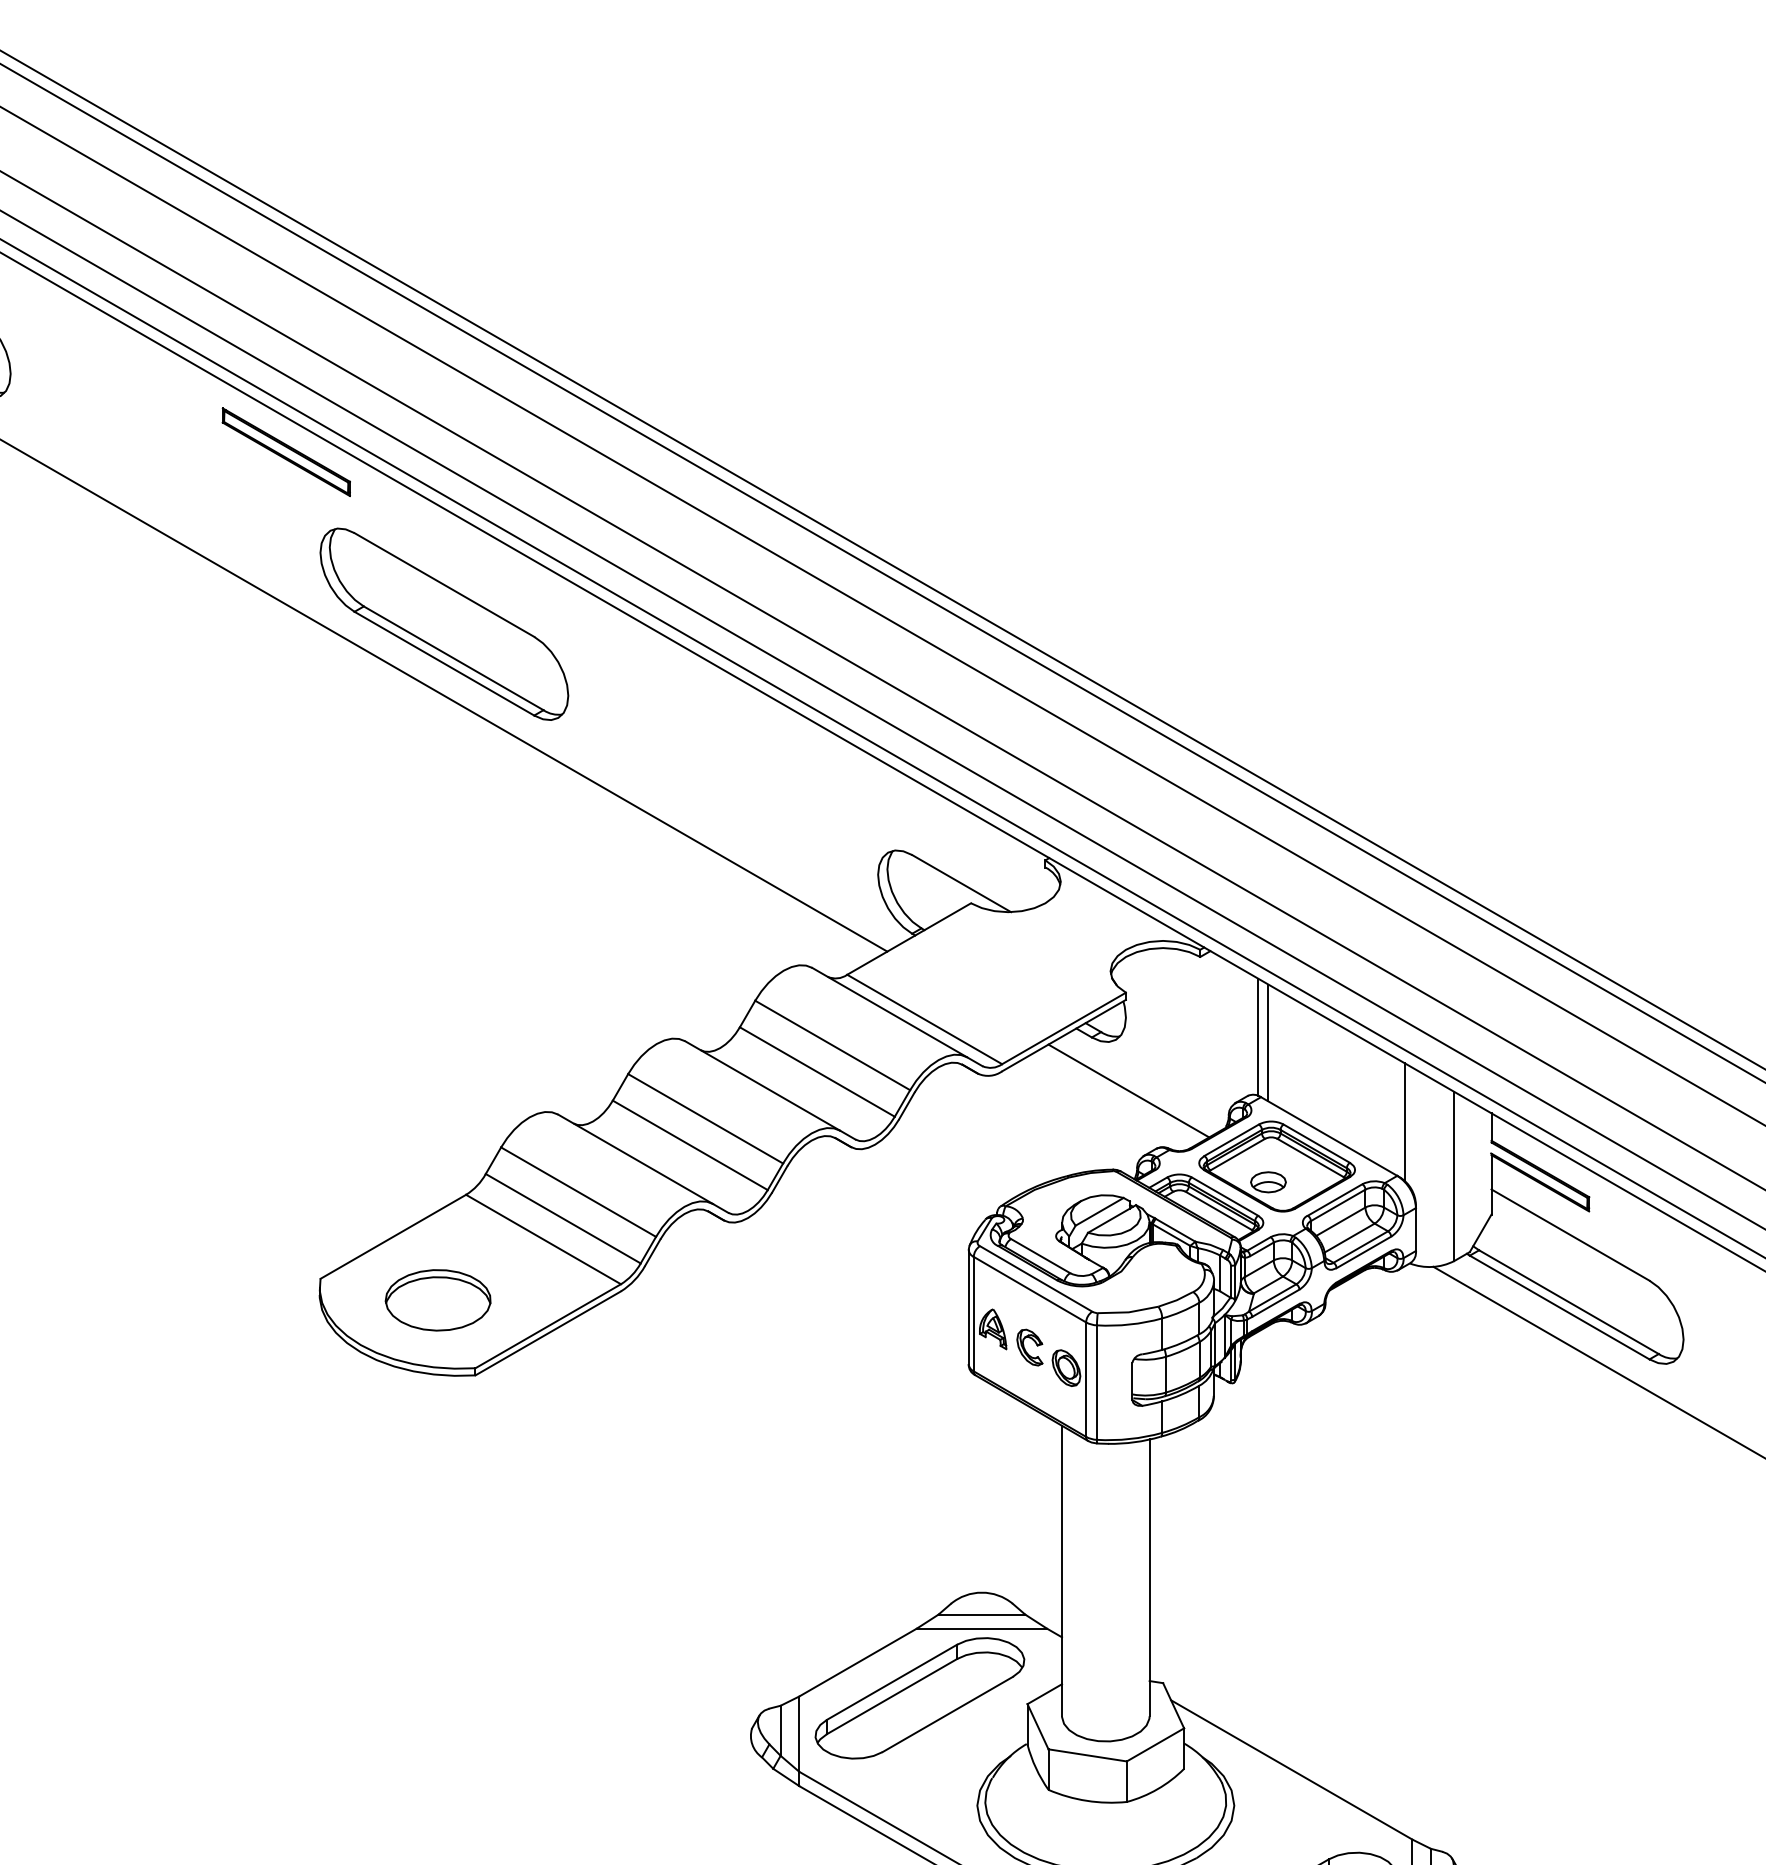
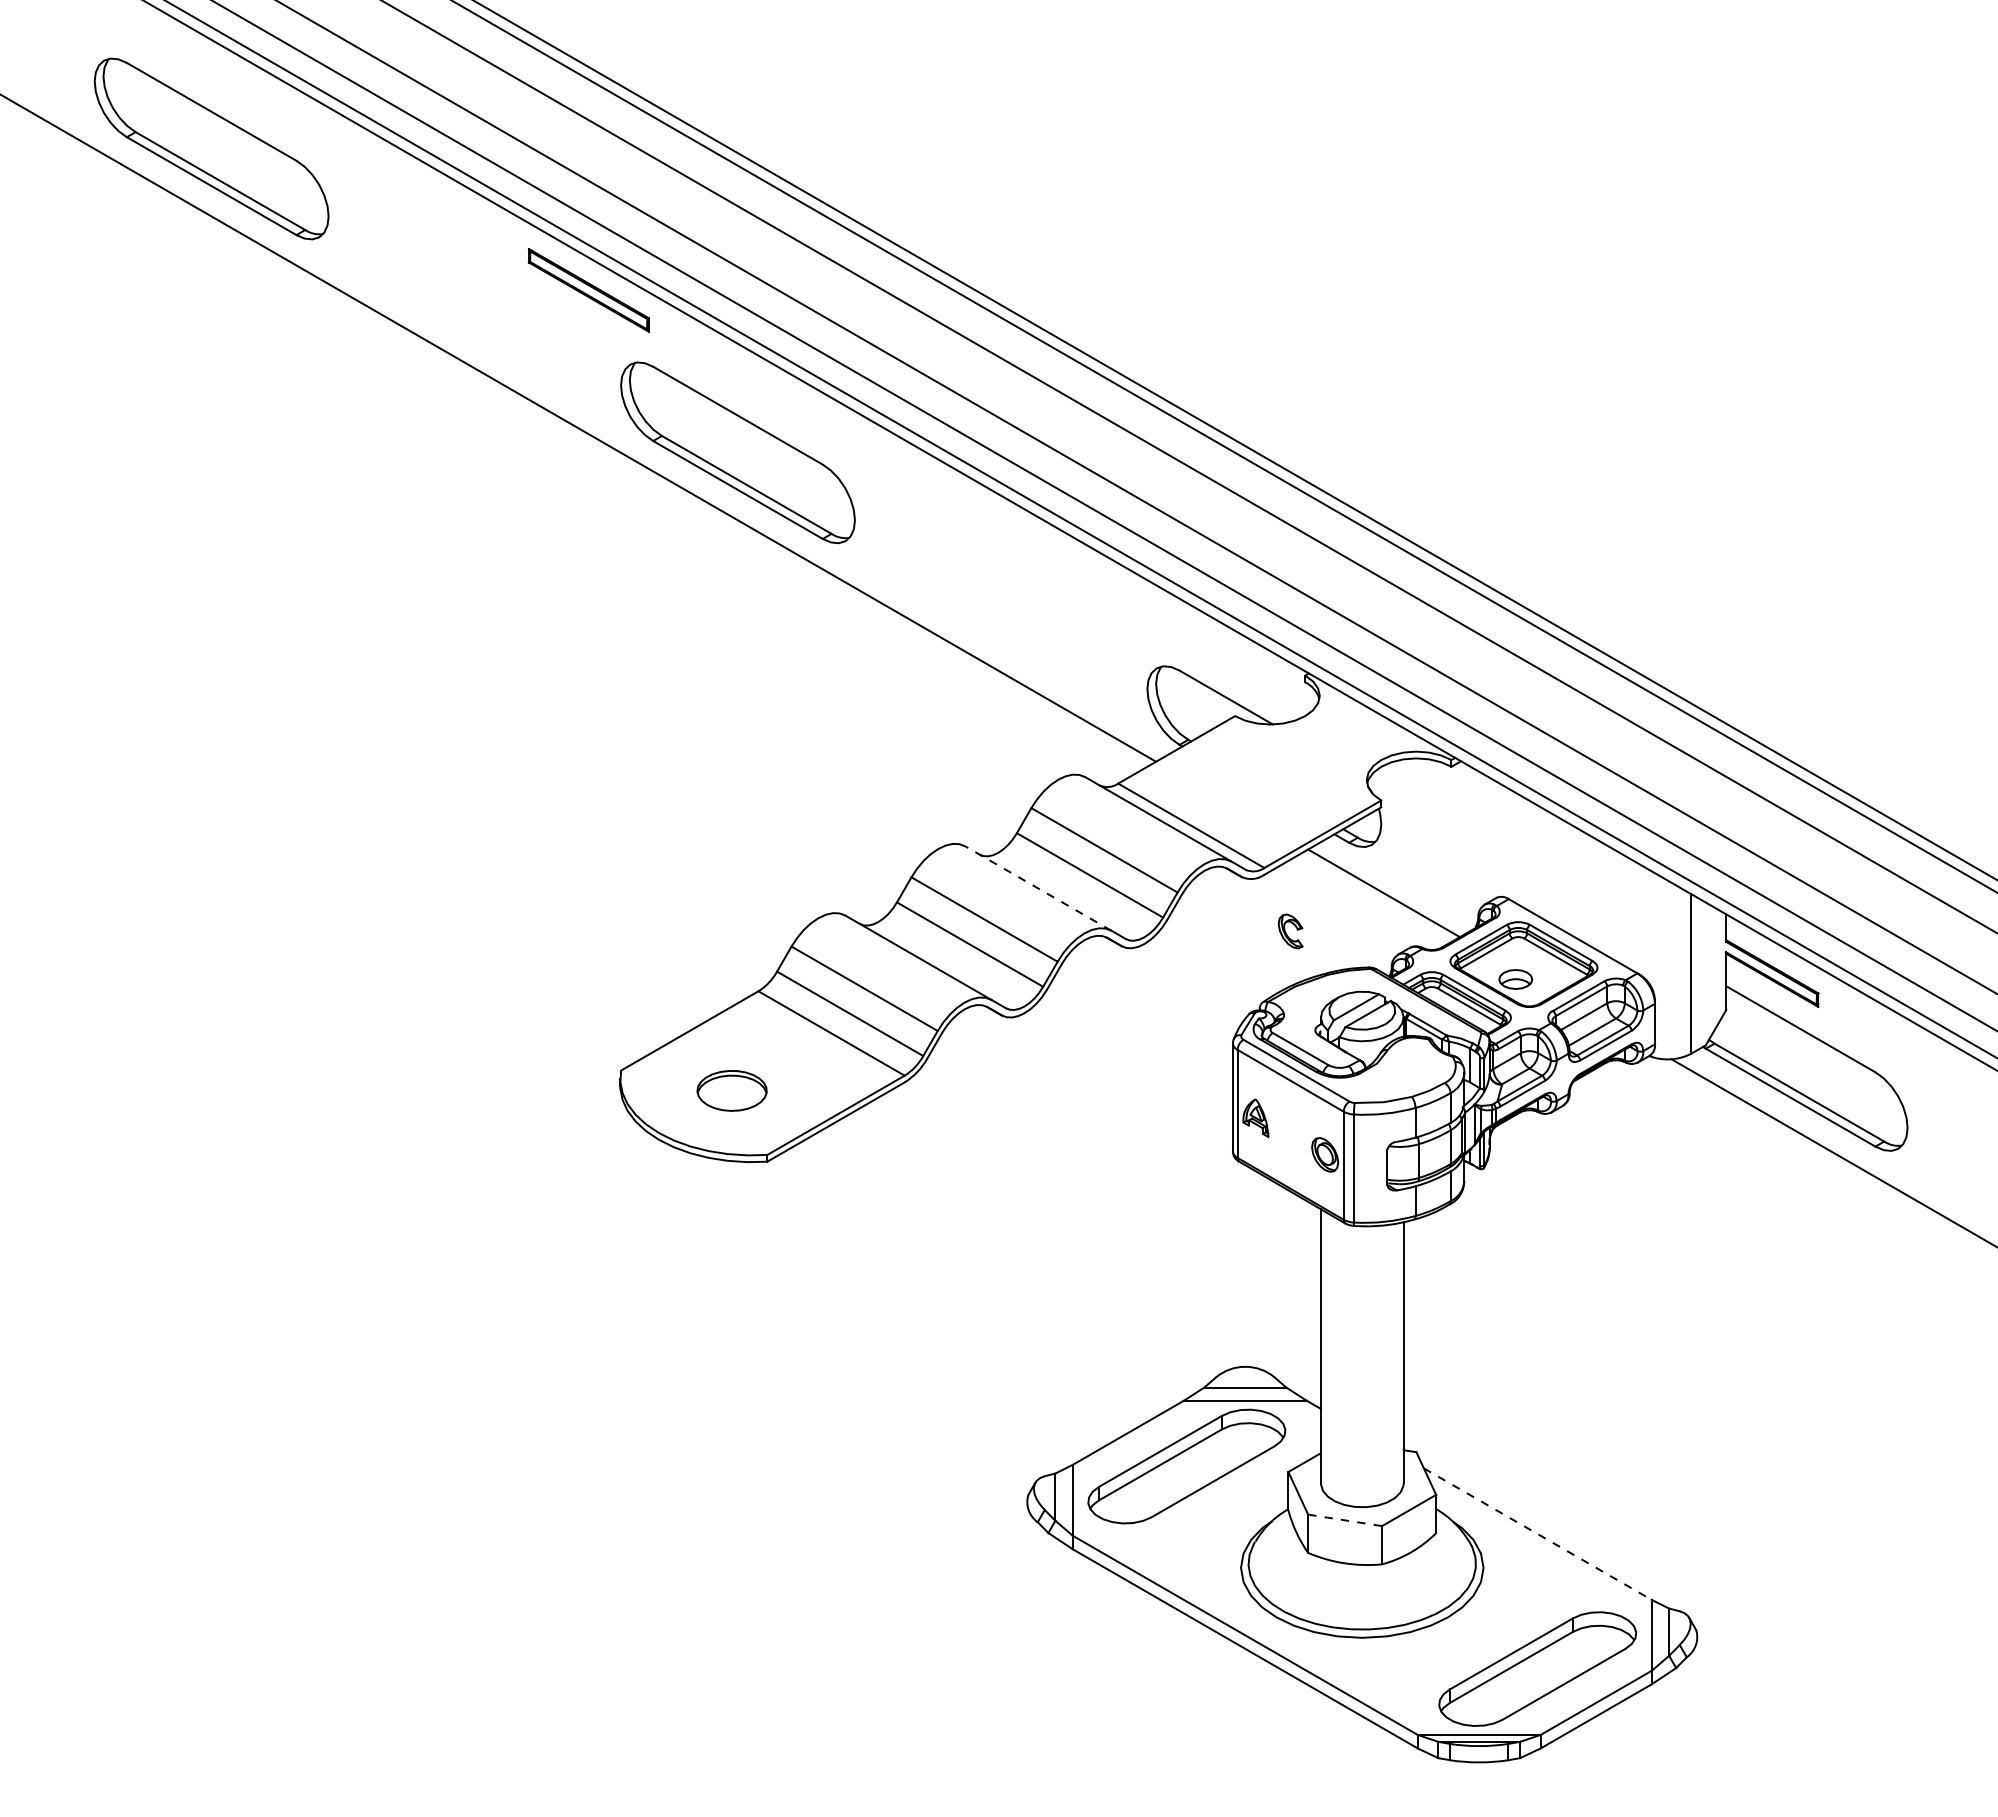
line: (1258, 1037) -> (1506, 842), removed
line: (1268, 1042) -> (1515, 847), removed
line: (761, 1085) -> (1037, 888), solid -> dashed
line: (1404, 1121) -> (1644, 922), removed
part: (437, 1299) -> (731, 1090), size x0.7
part: (1029, 1347) -> (1290, 931), moved
line: (1088, 1755) -> (1345, 1520), solid -> dashed
line: (1291, 1770) -> (1537, 1534), solid -> dashed

